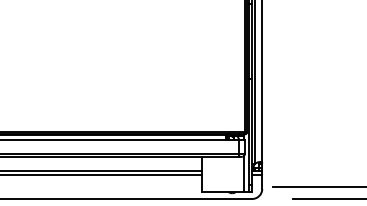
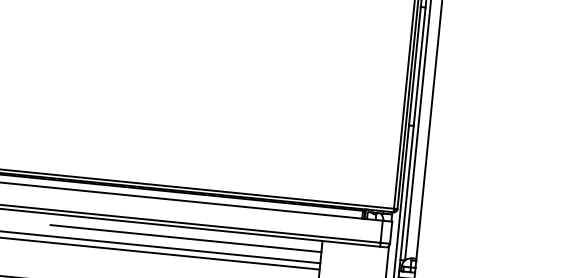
line: (116, 163) -> (186, 237), added

